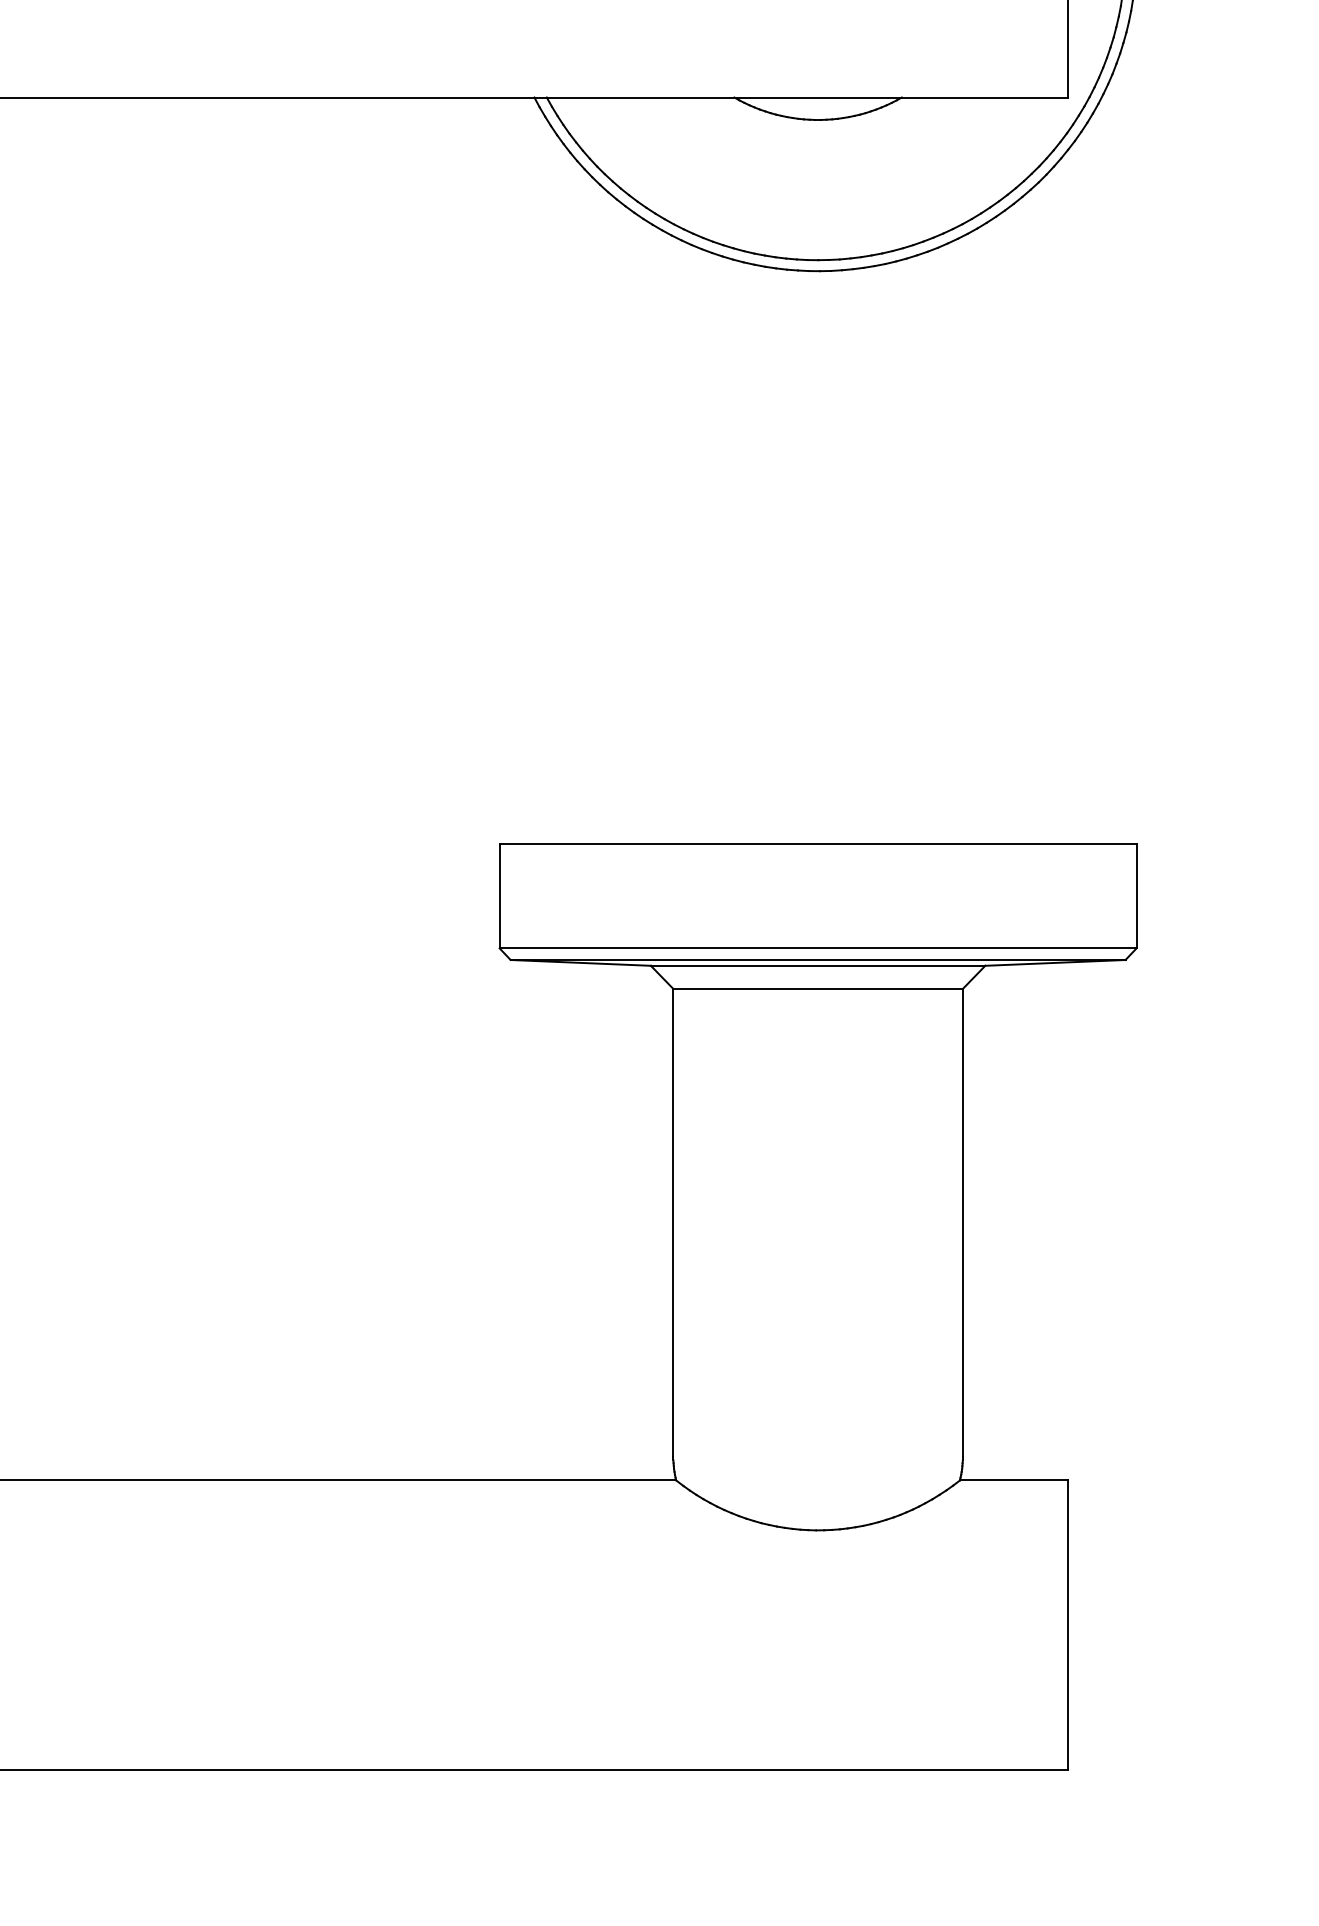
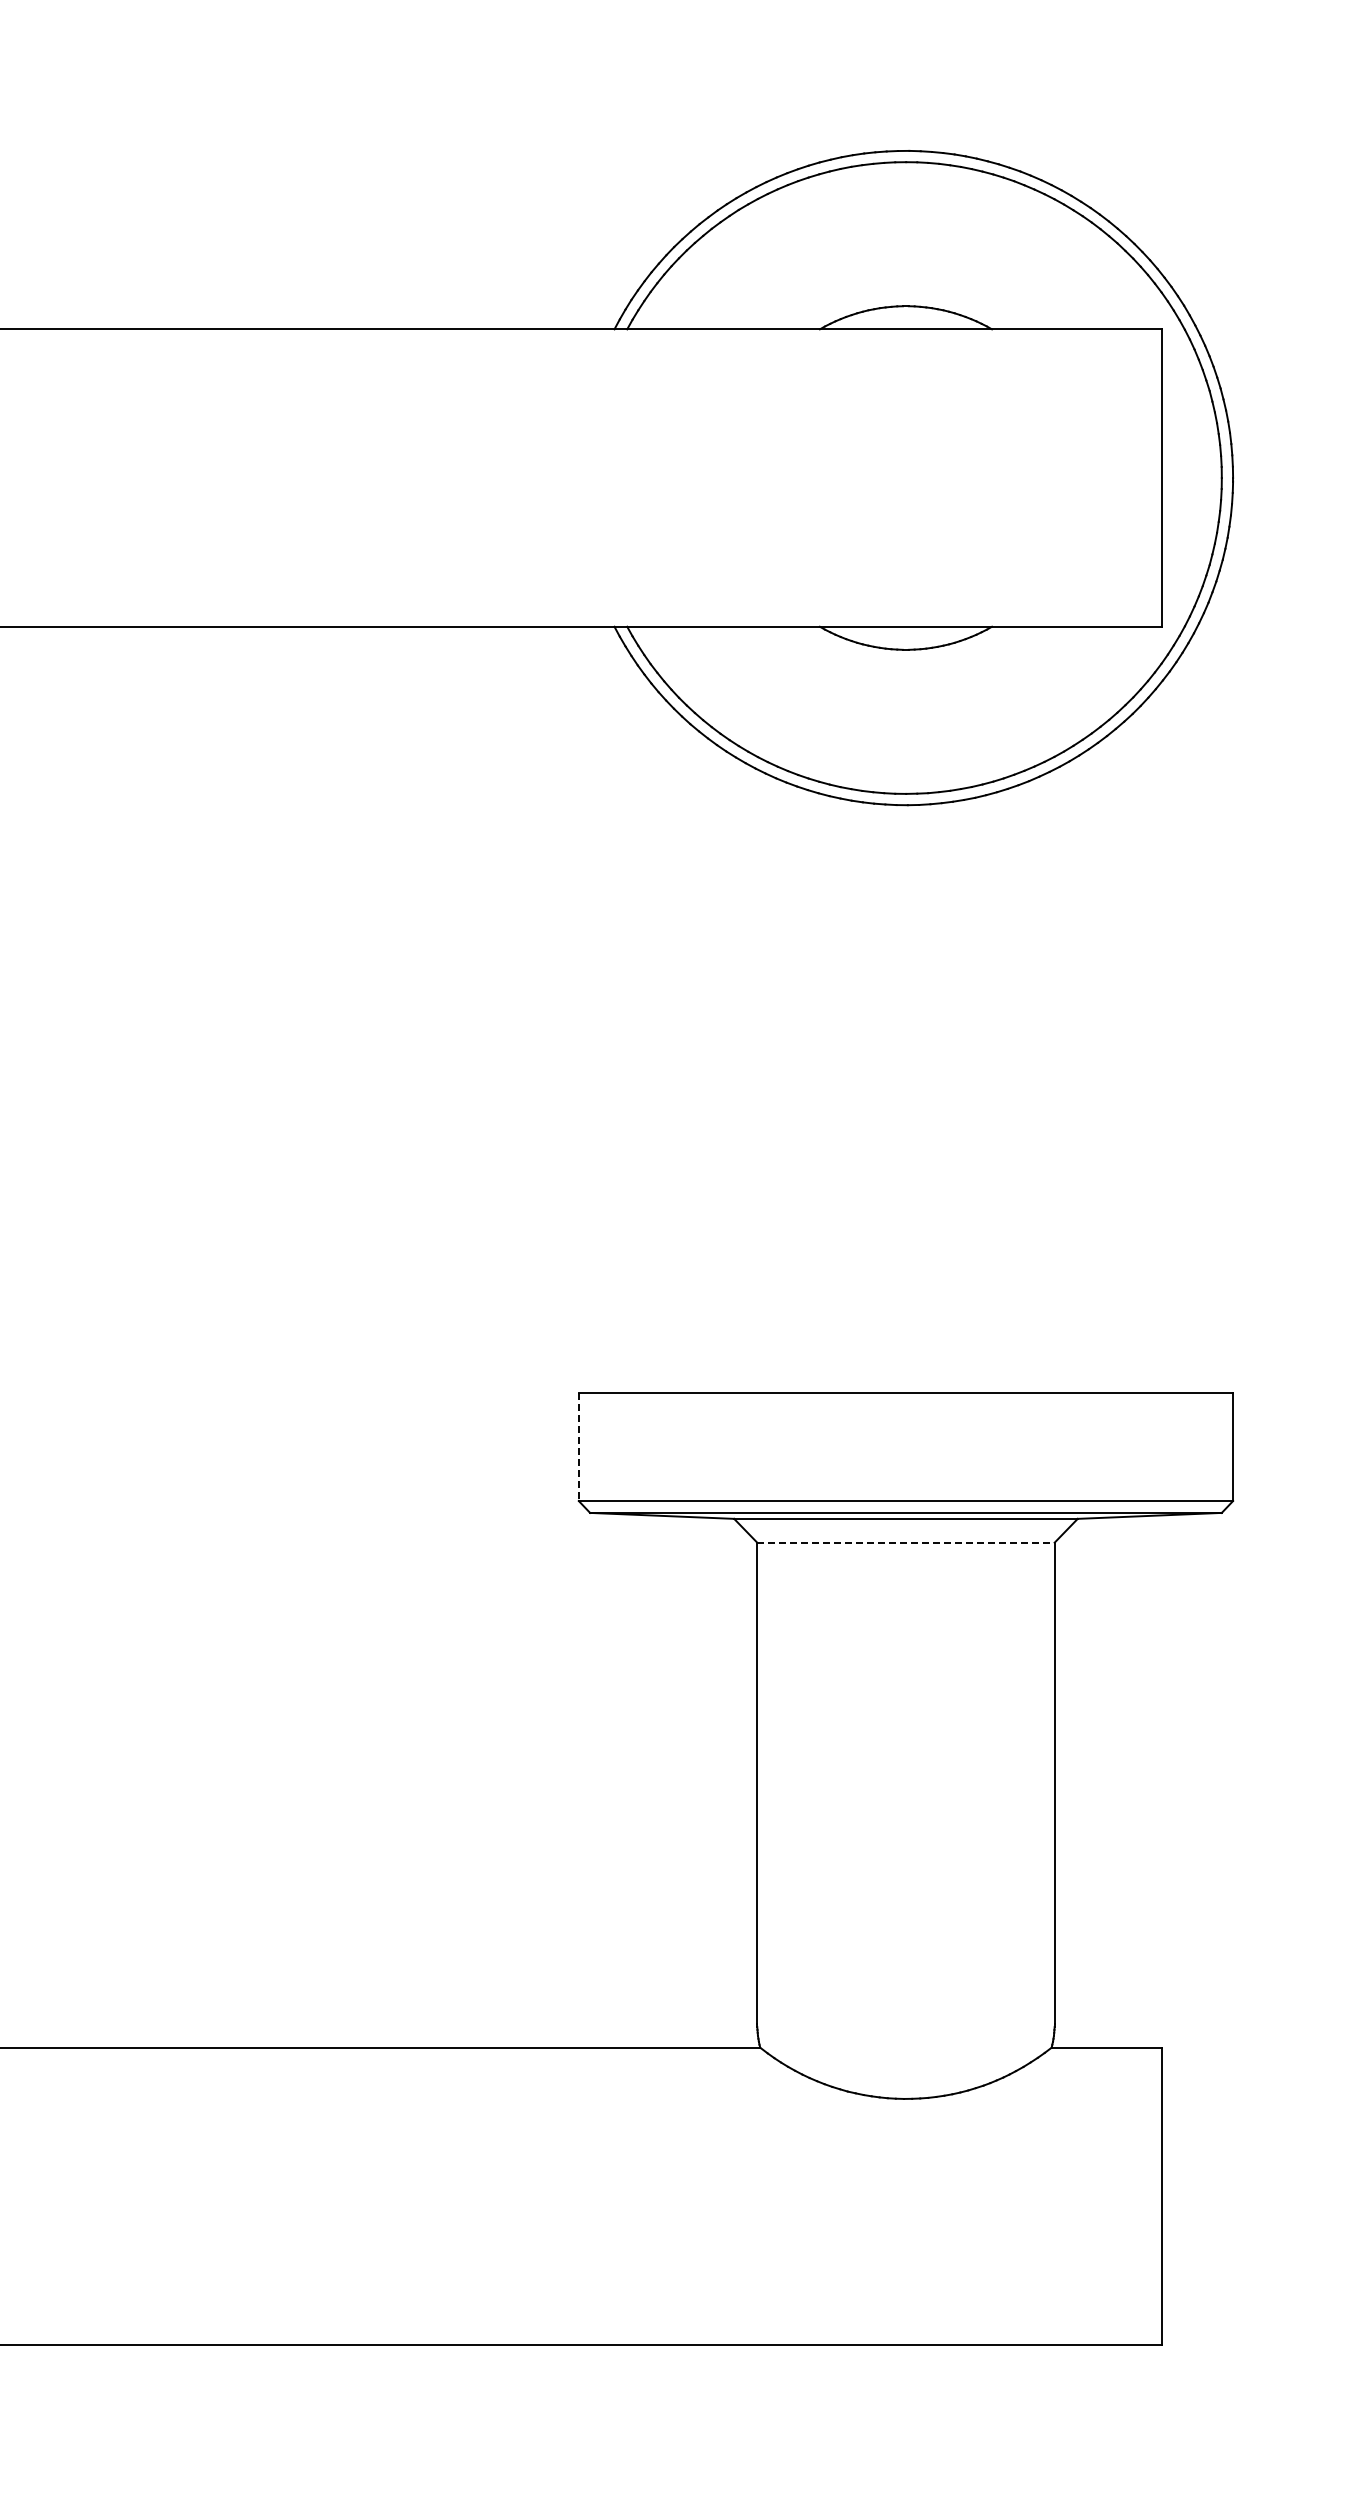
line: (499, 896) -> (578, 1447), solid -> dashed
line: (817, 988) -> (905, 1542), solid -> dashed

